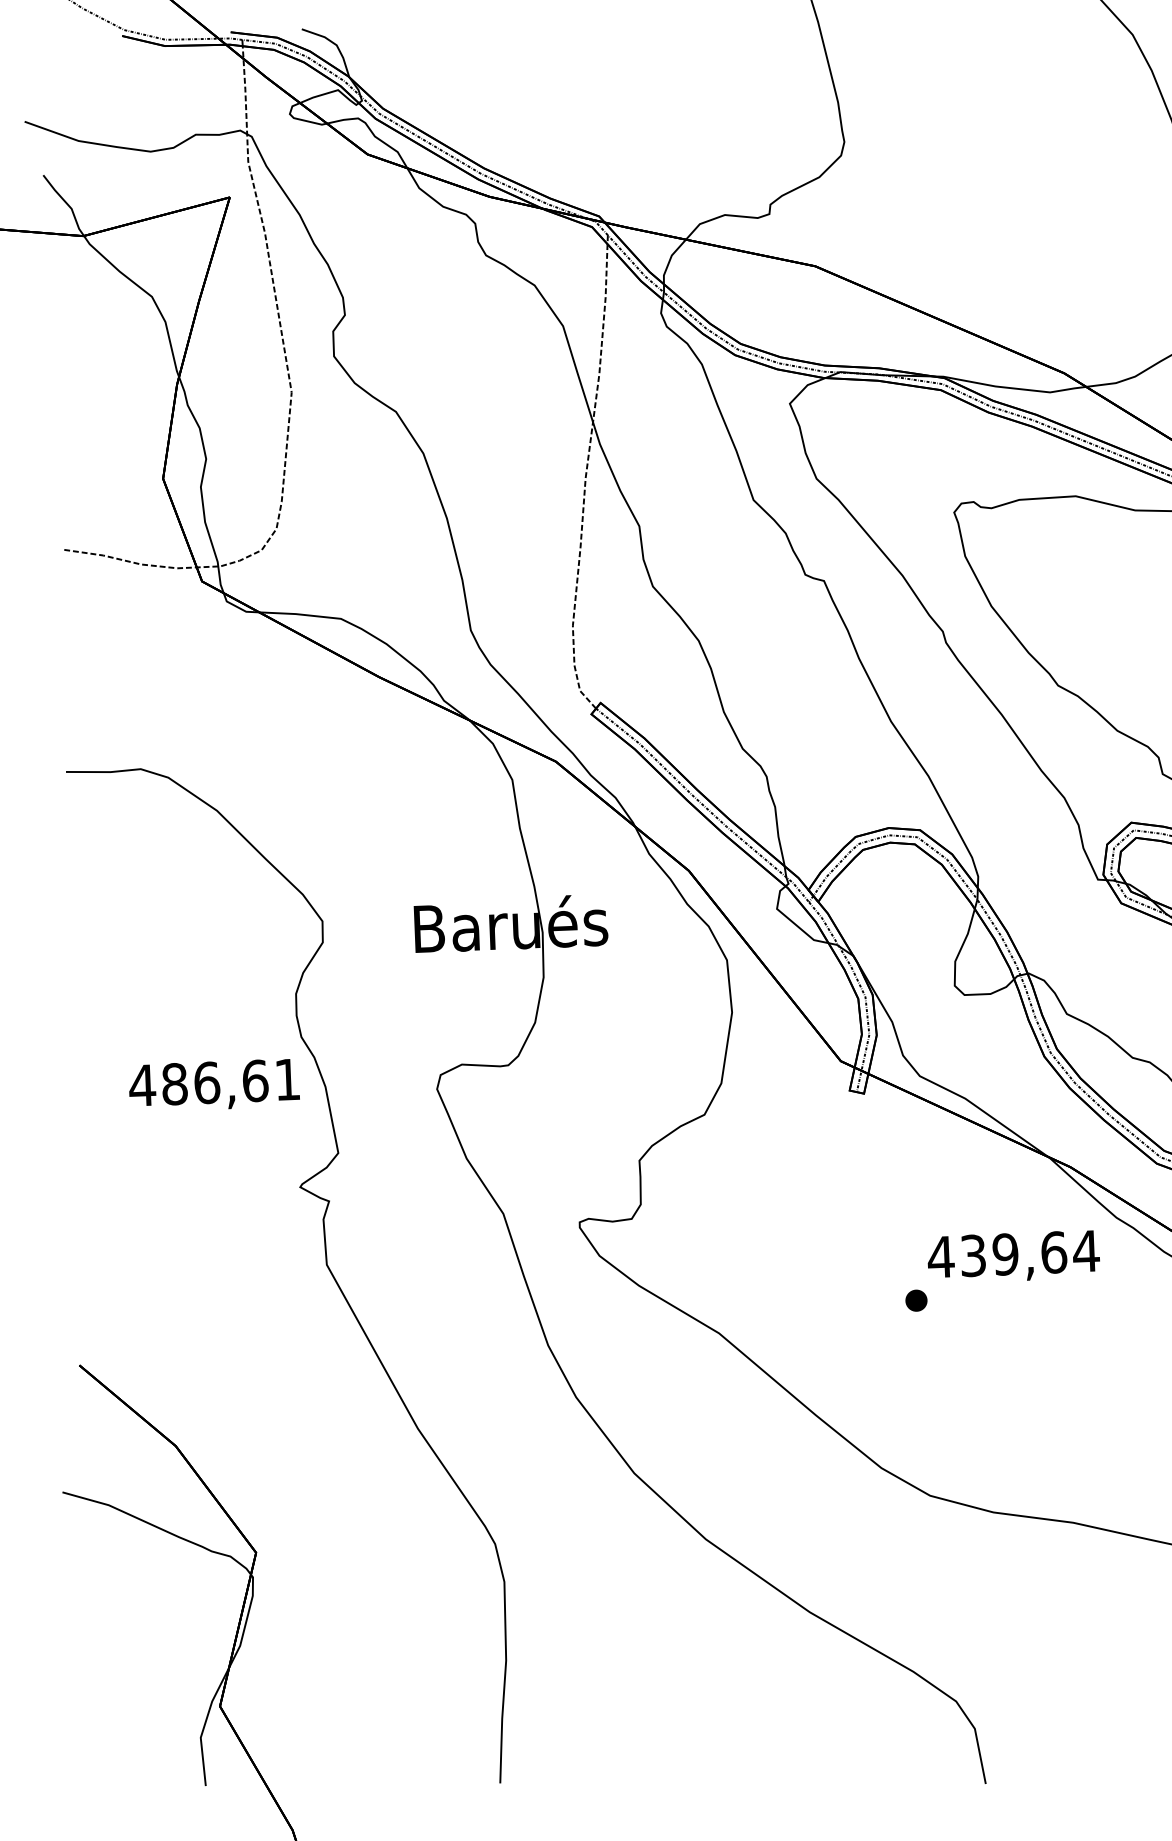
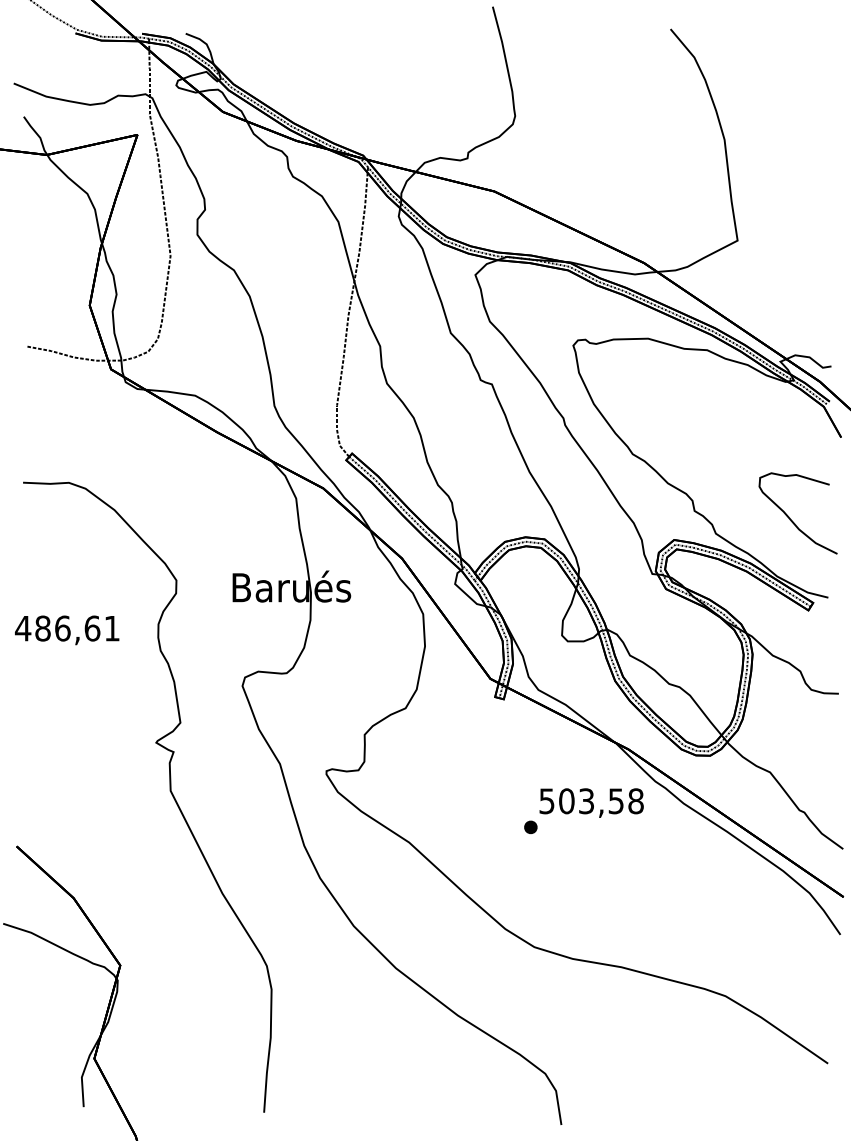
text: (214, 1085) -> (67, 630), moved
text: (1013, 1254) -> (591, 801), 439,64 -> 503,58

